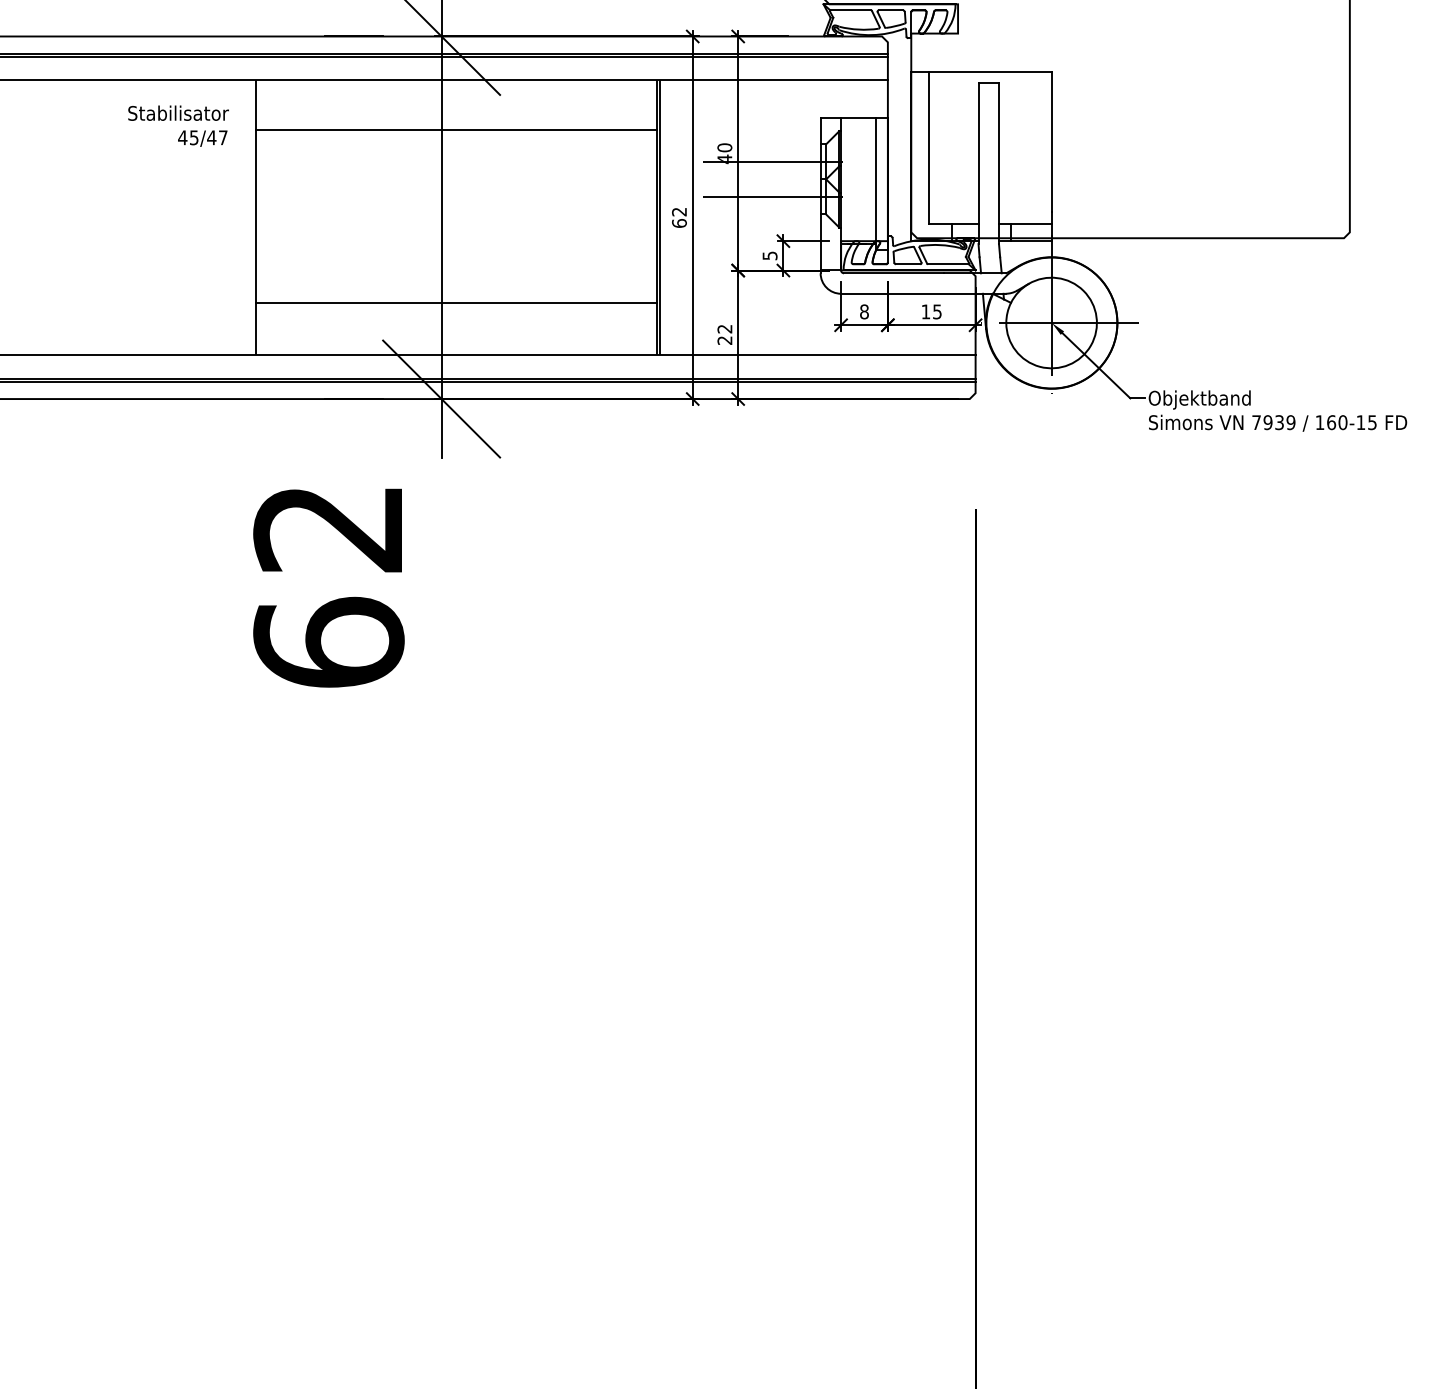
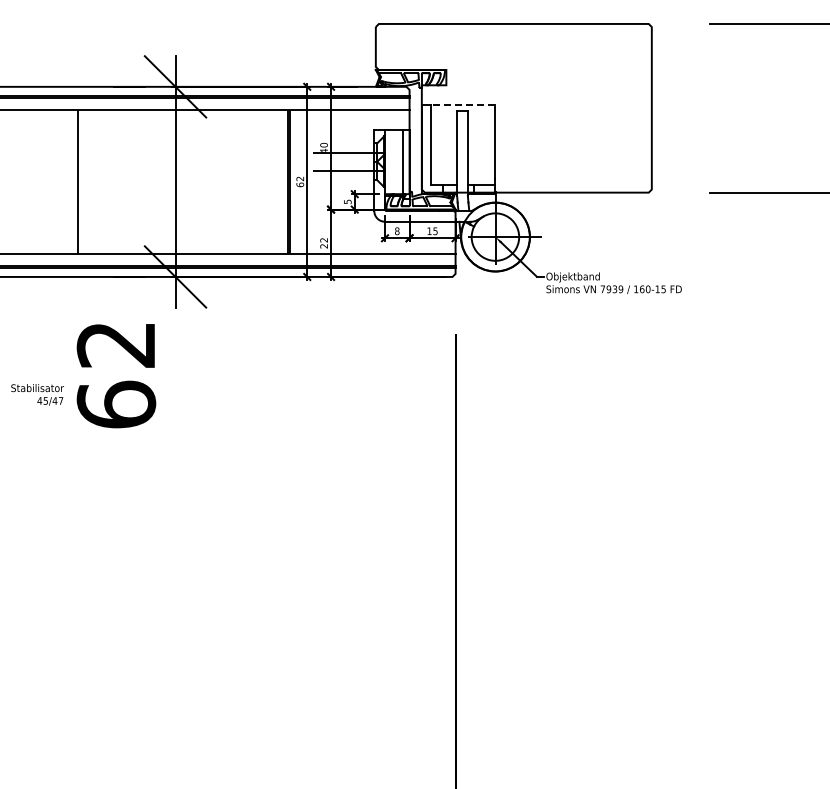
line: (988, 72) -> (462, 105), solid -> dashed
text: (178, 125) -> (37, 394), moved
line: (456, 129) -> (183, 135), removed
line: (456, 302) -> (183, 226), removed

